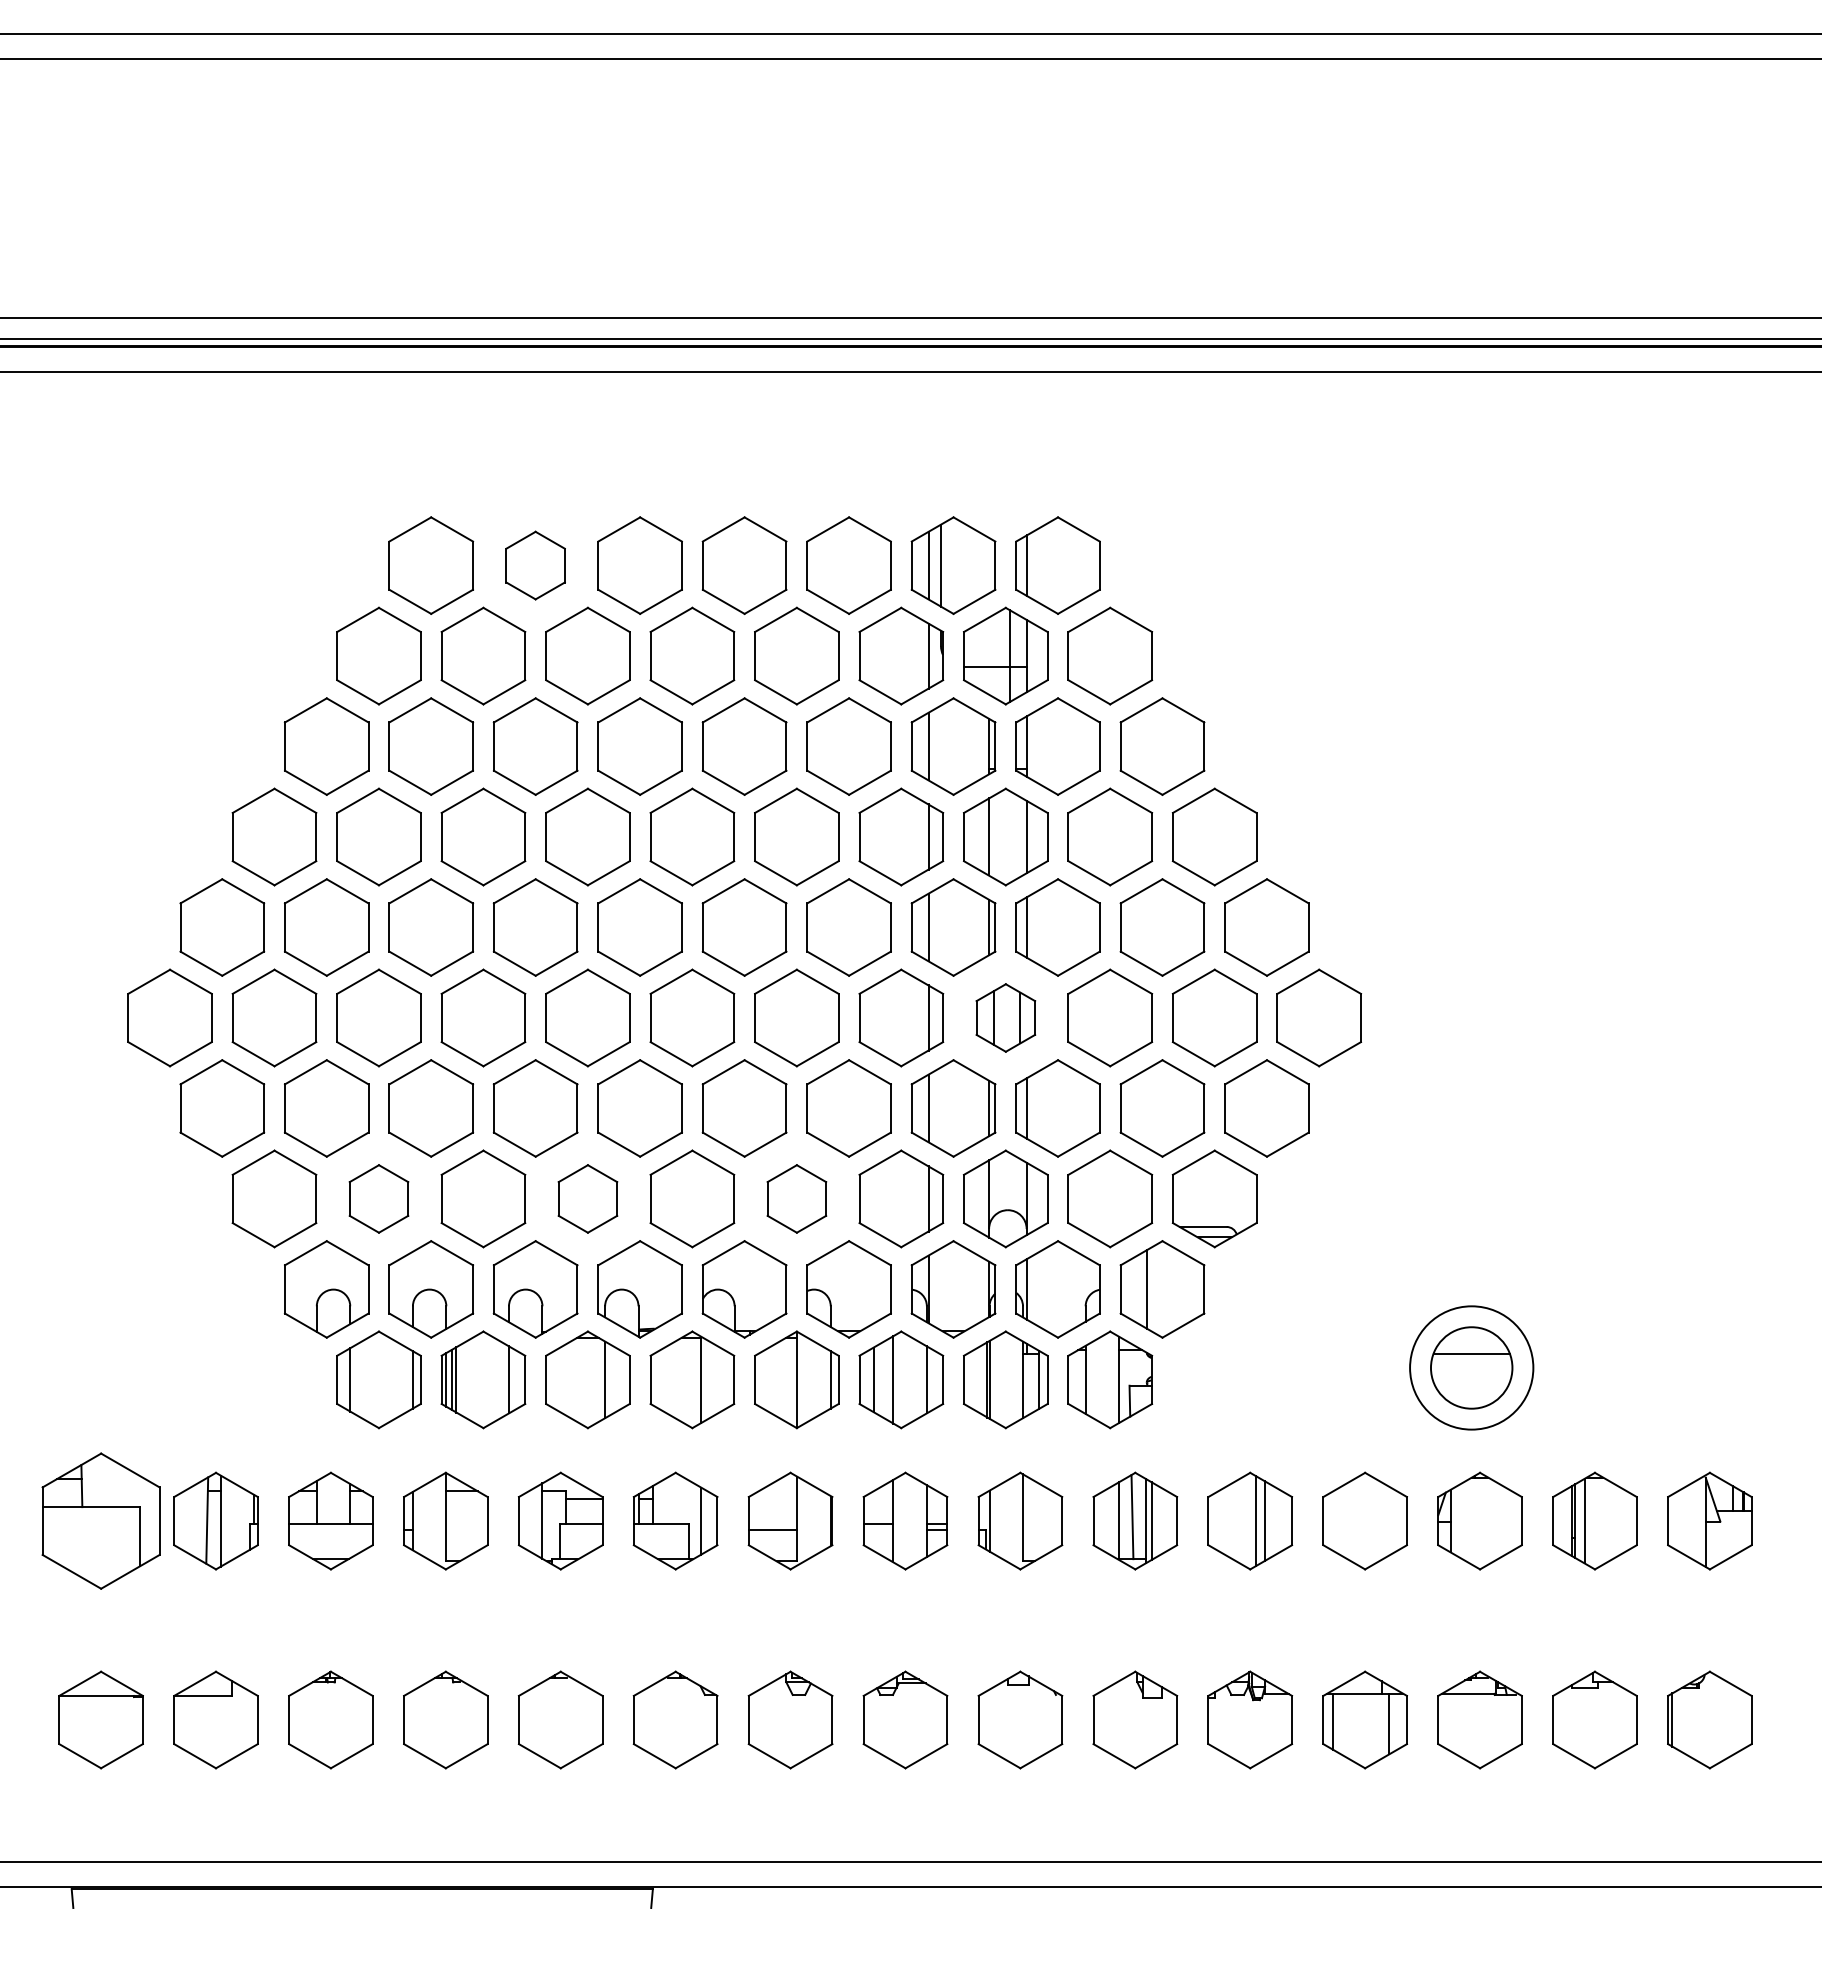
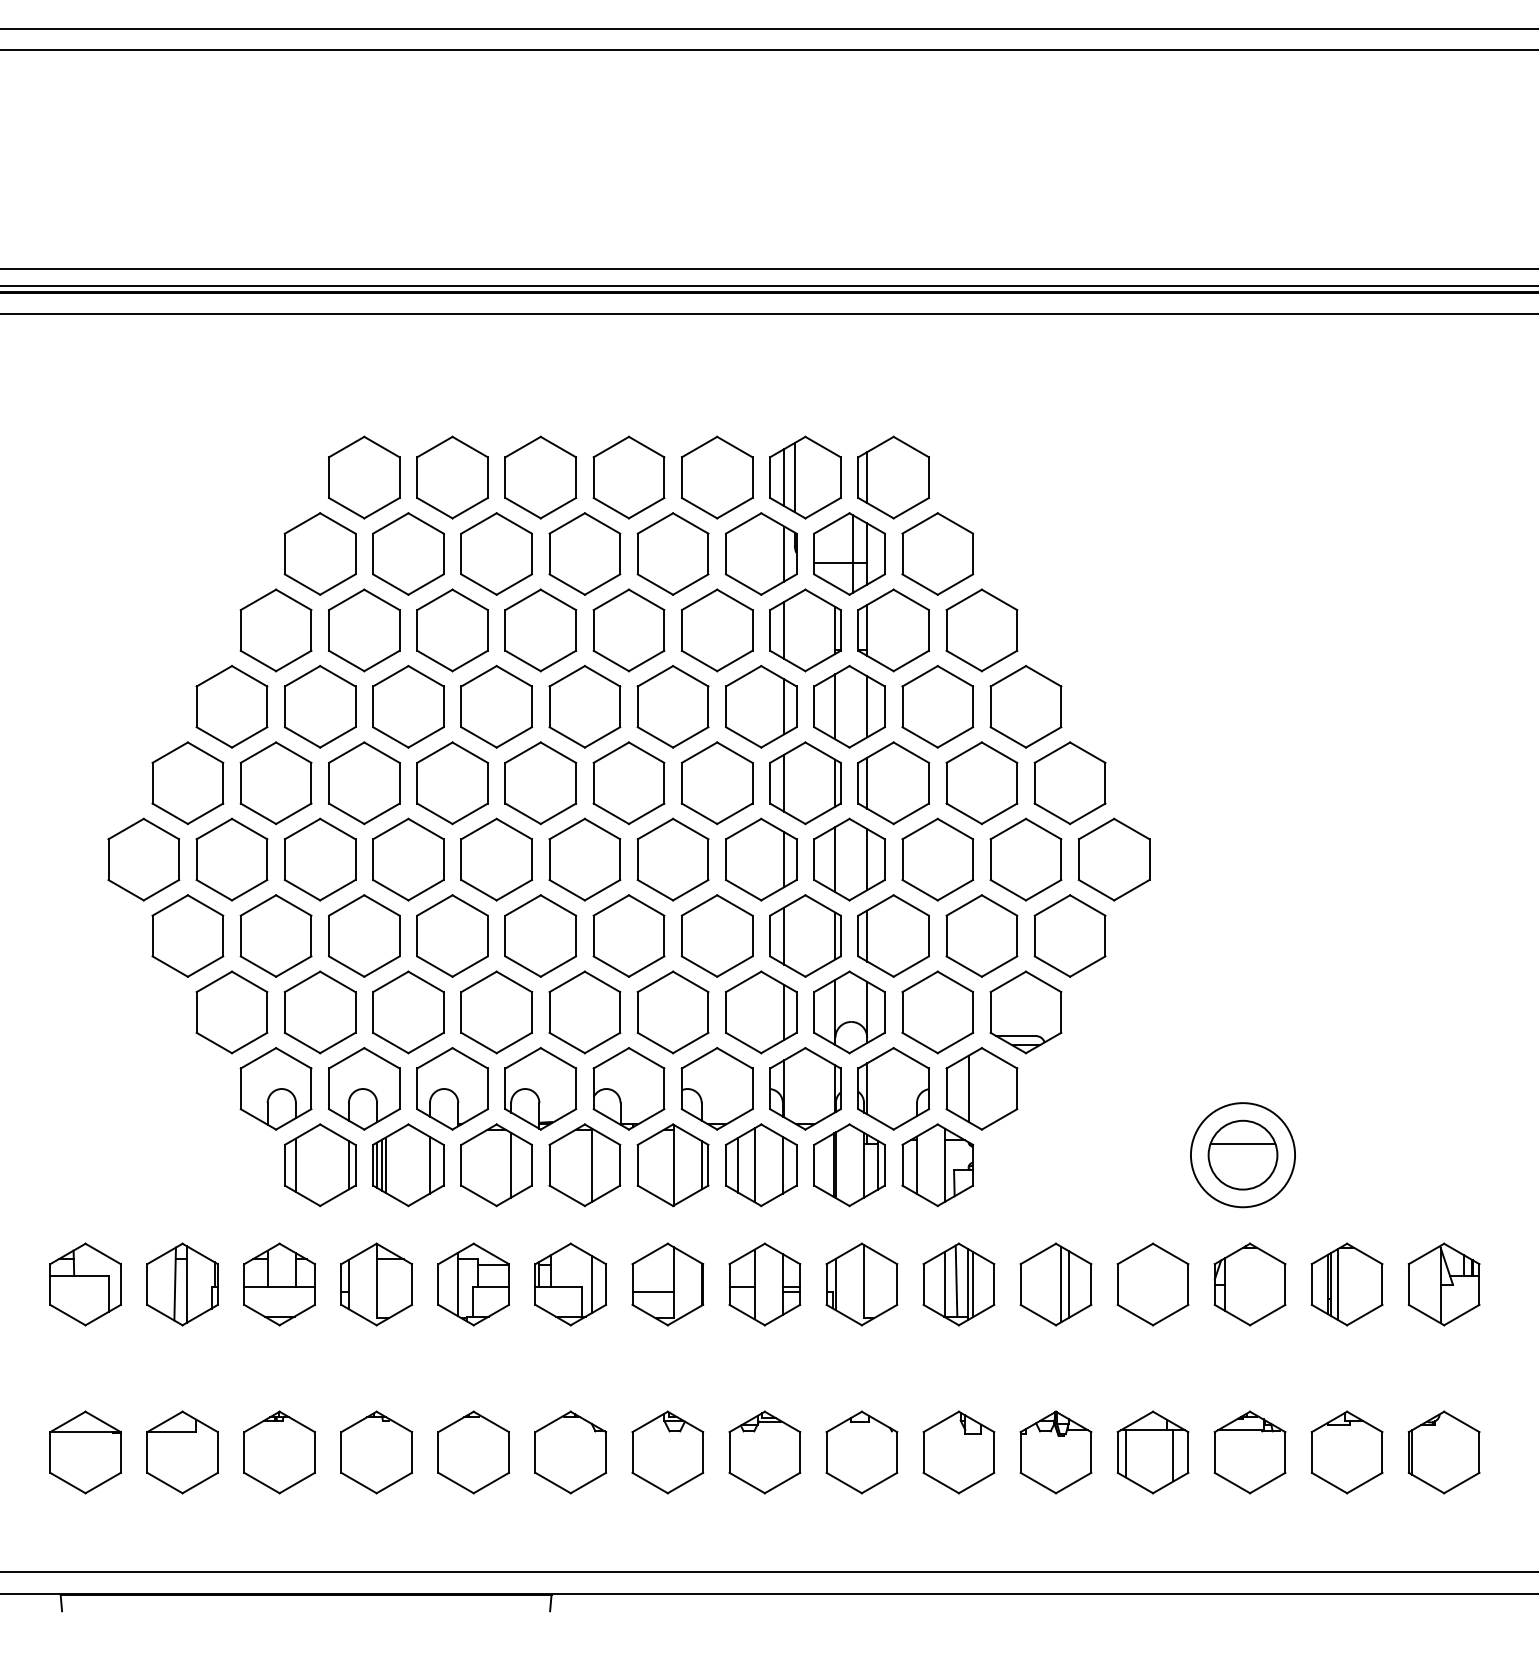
part: (535, 565) -> (452, 477), size x1.43
part: (1005, 1017) -> (849, 859), size x1.43
part: (378, 1198) -> (319, 1012), size x1.43
part: (587, 1198) -> (496, 1012), size x1.43
part: (796, 1198) -> (672, 1012), size x1.43
part: (100, 1520) -> (85, 1283), size x0.71

